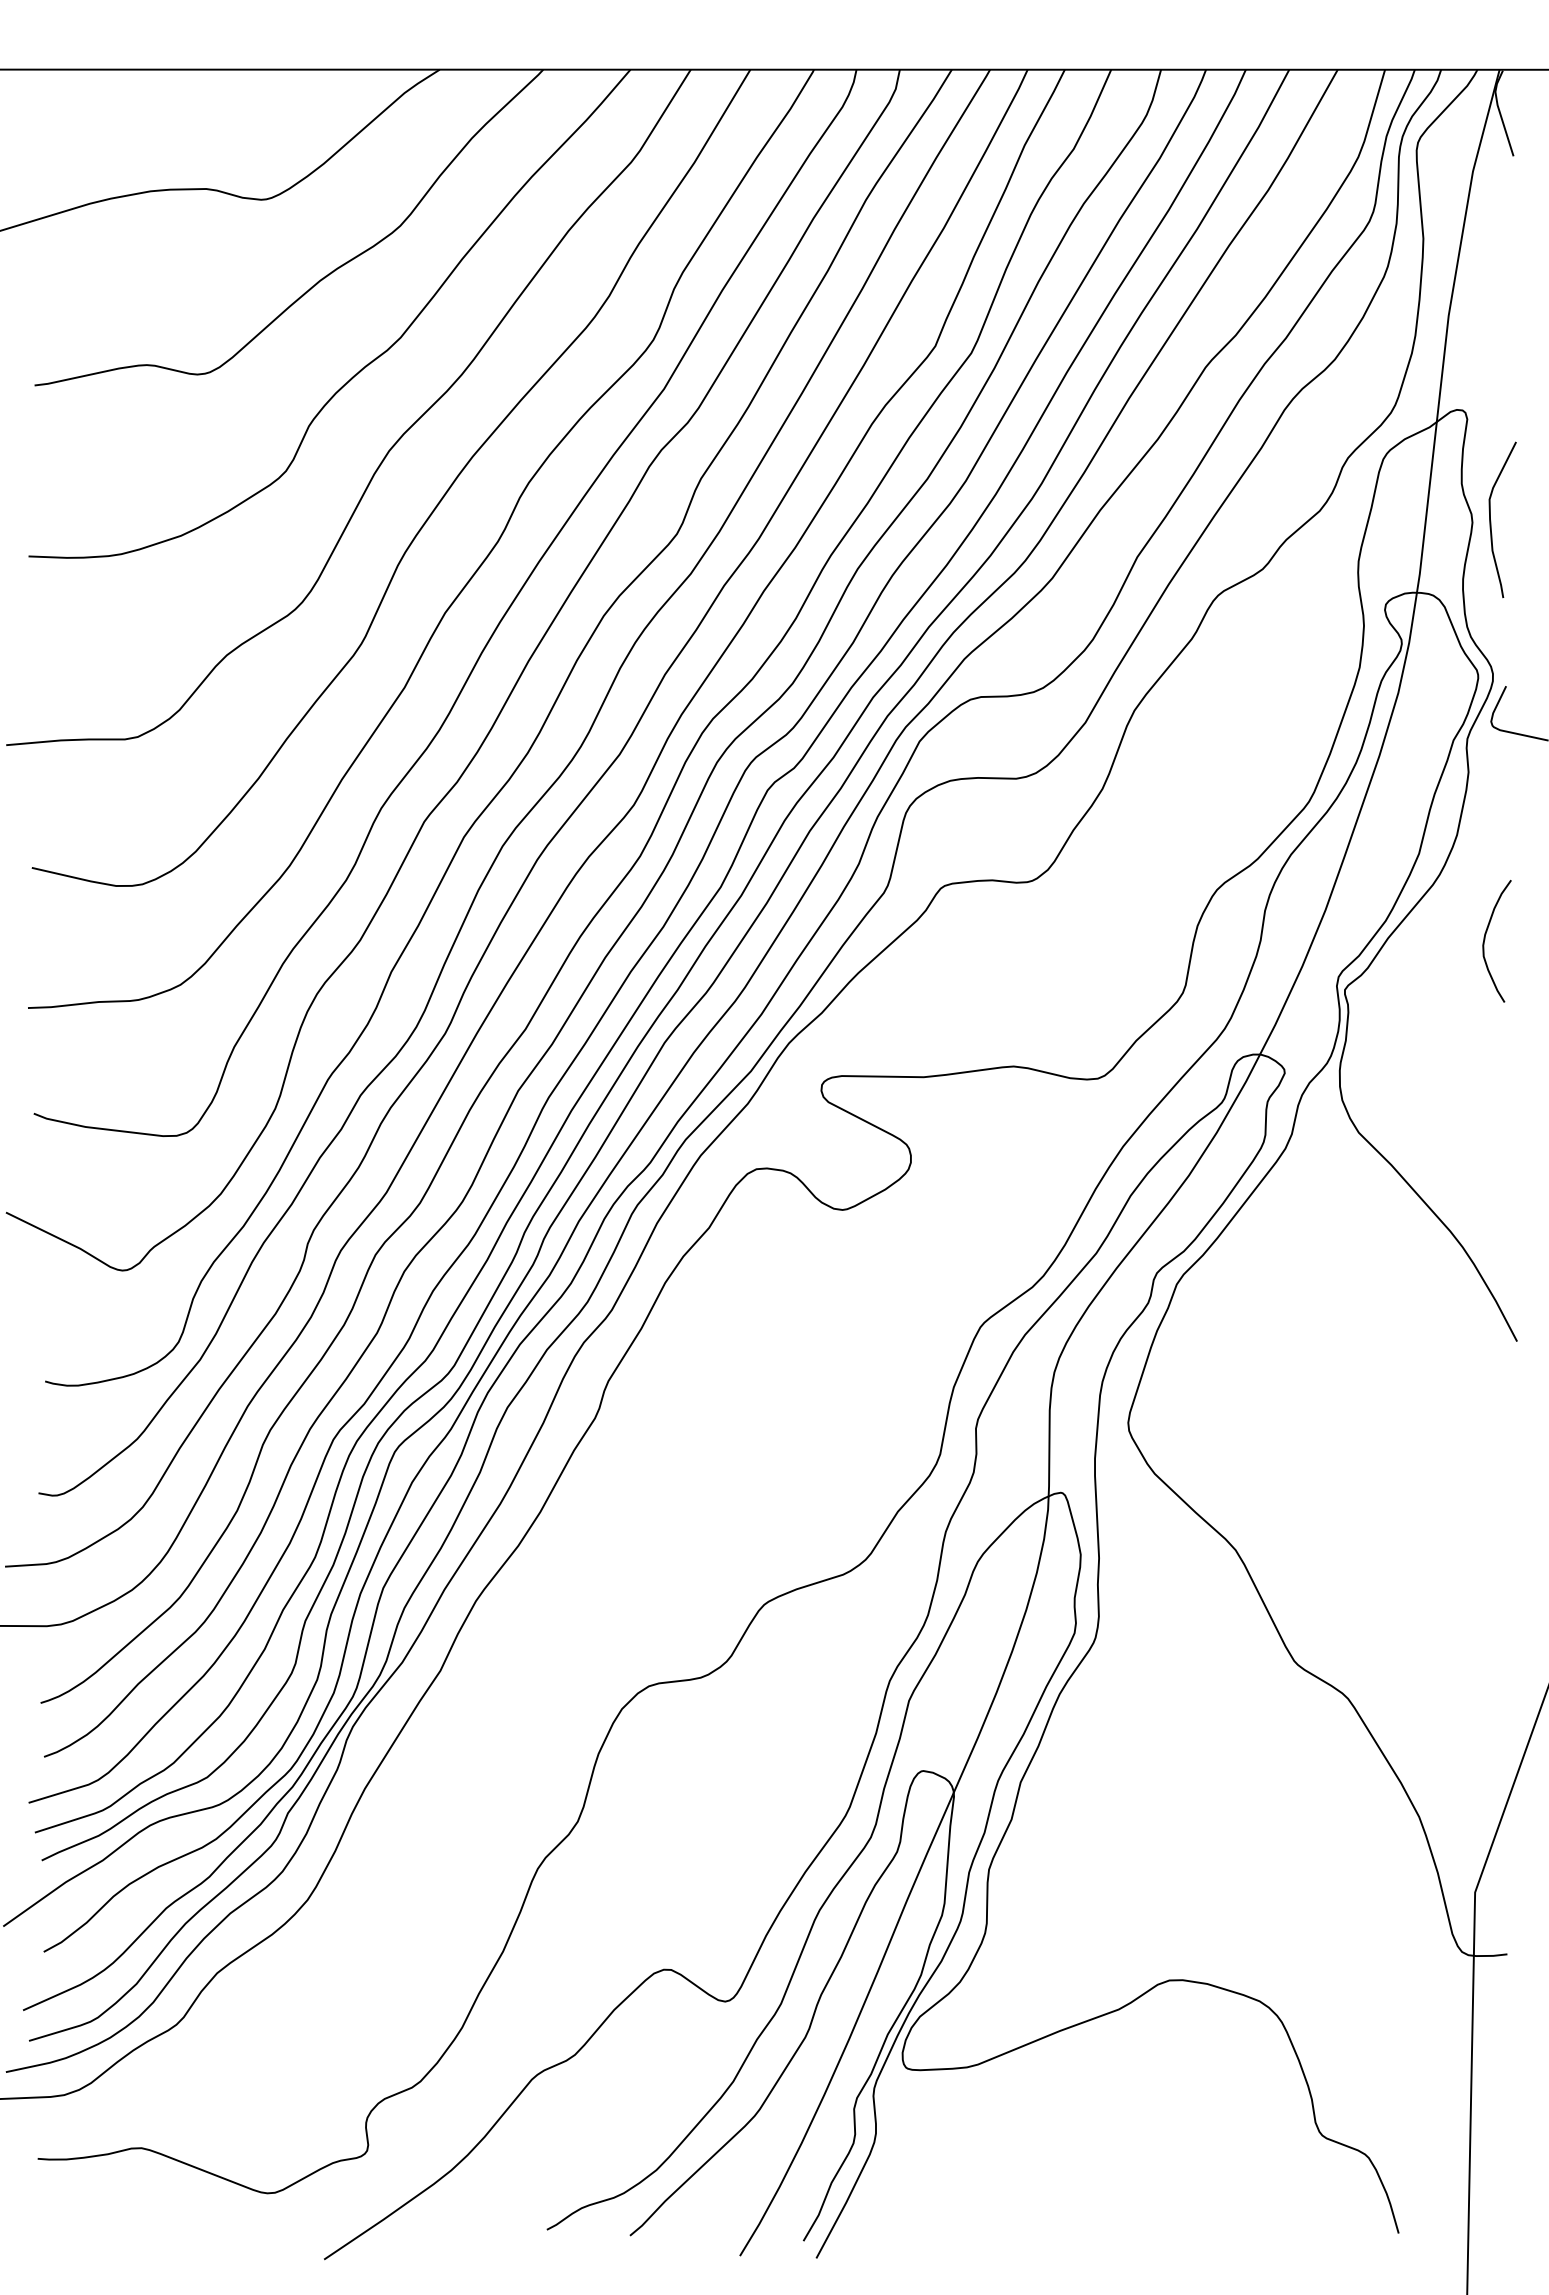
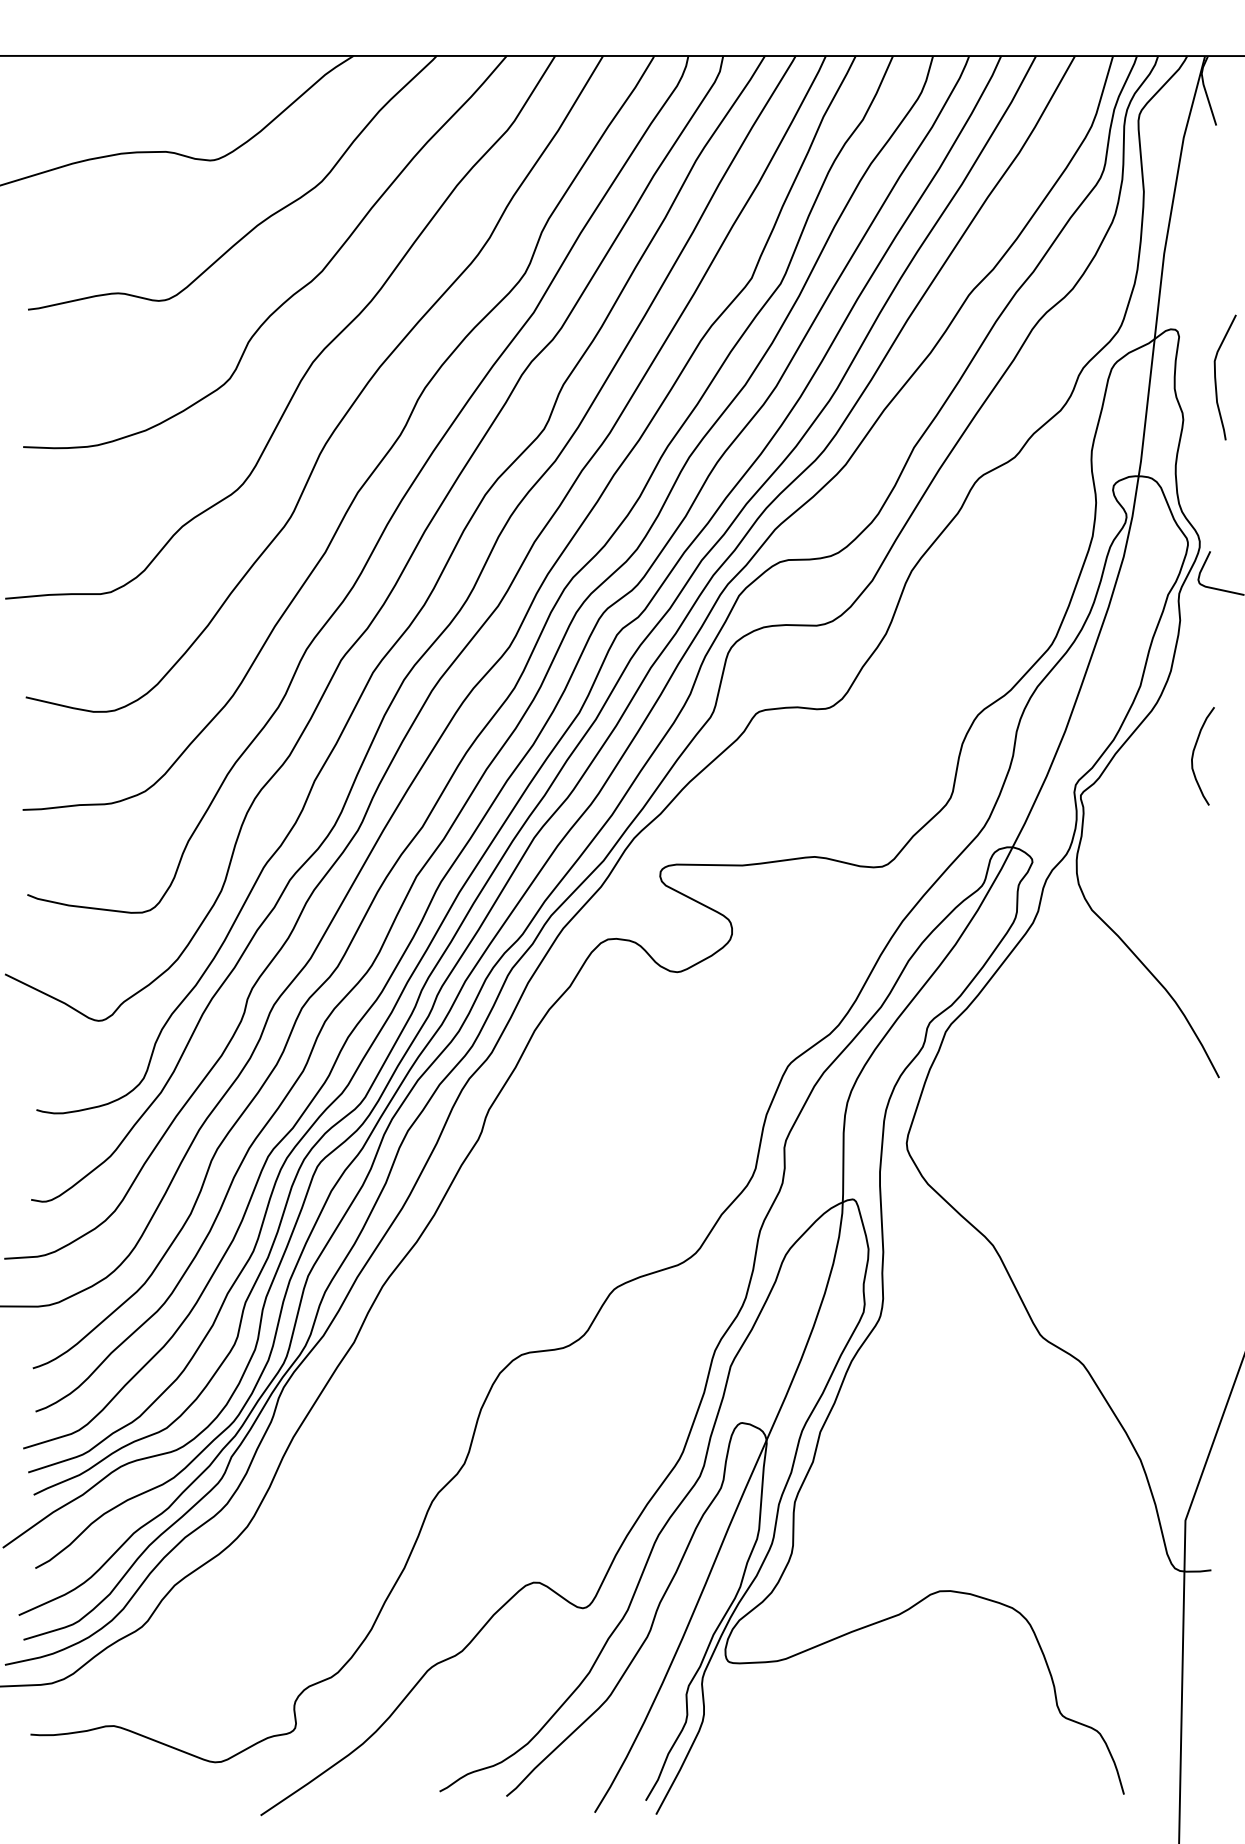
curve: (1491, 521) -> (1216, 378), moved

